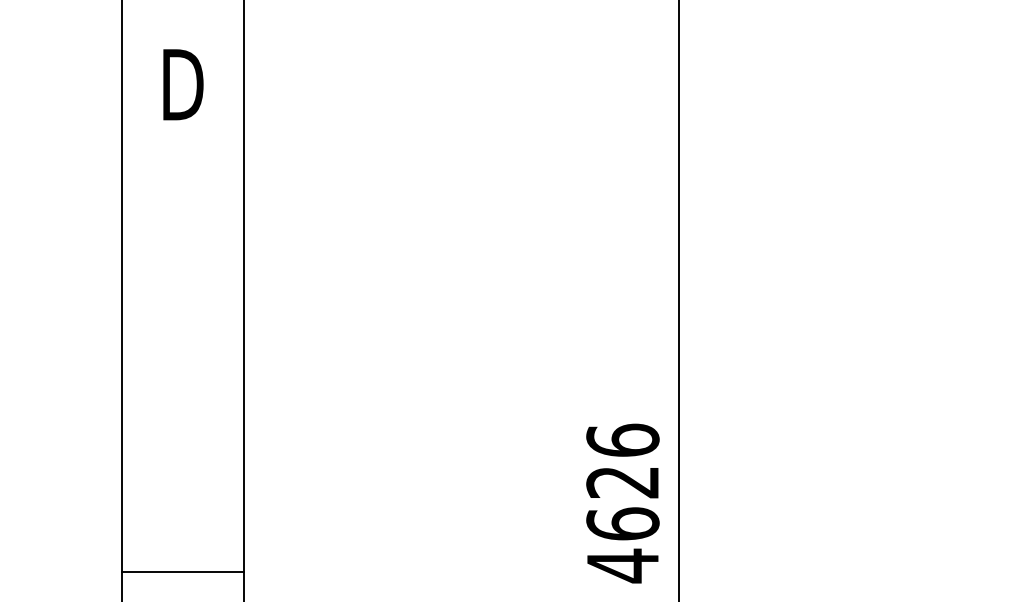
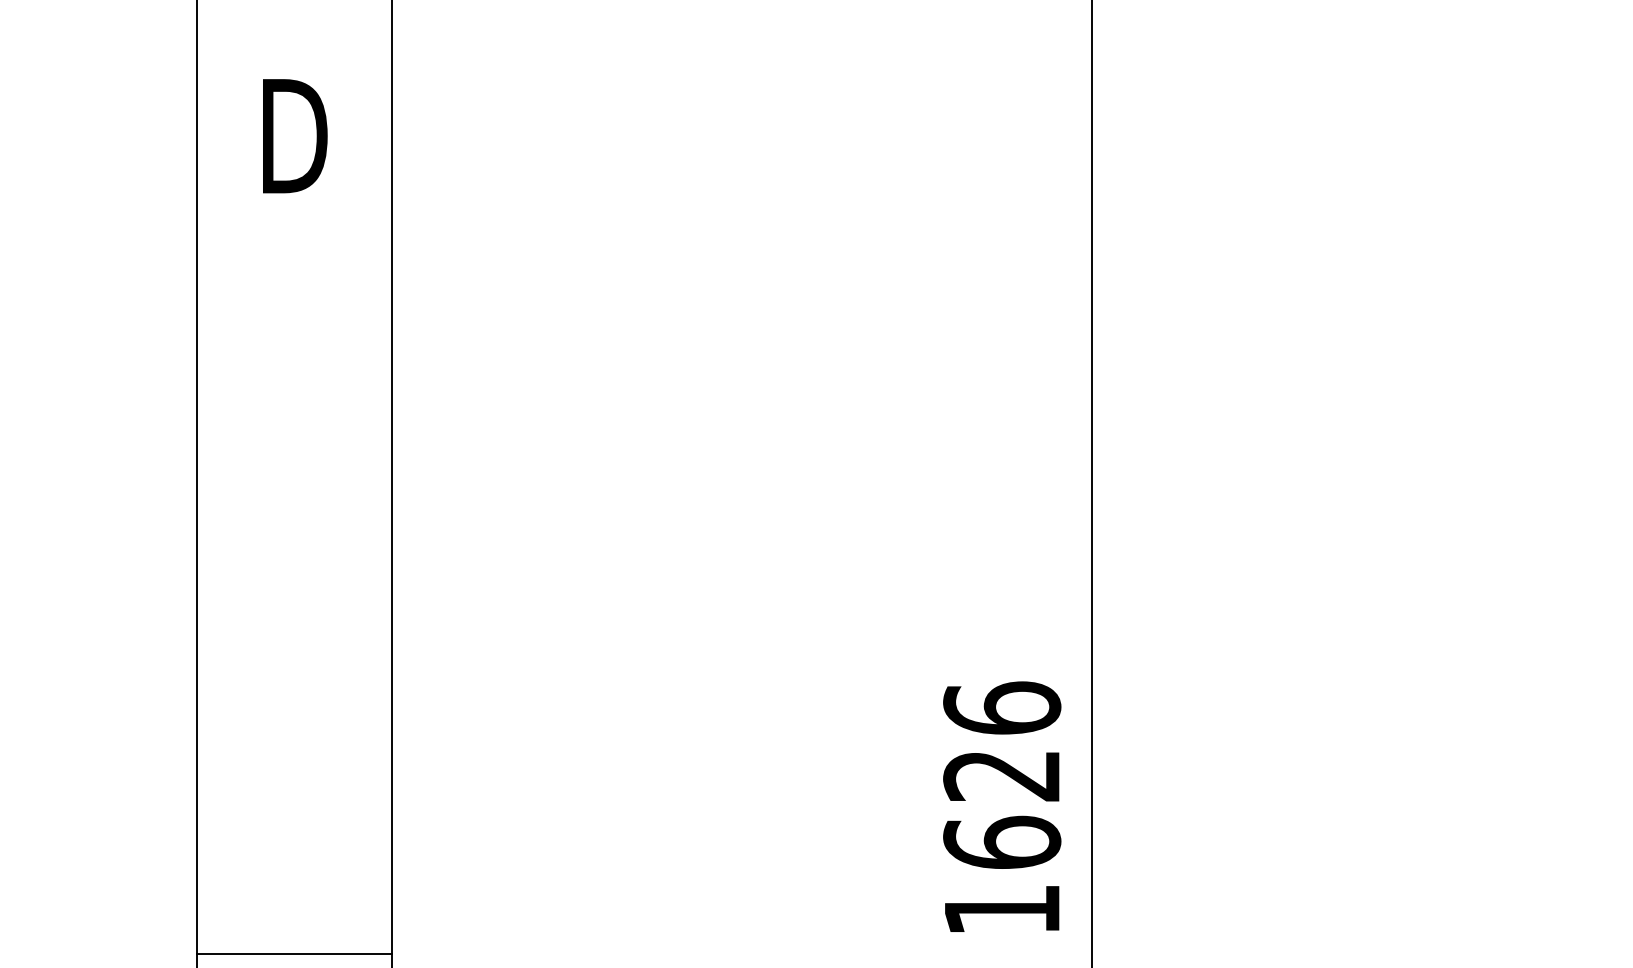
text: (622, 565) -> (1001, 909), 4626 -> 1626
line: (182, 572) -> (293, 954), moved

